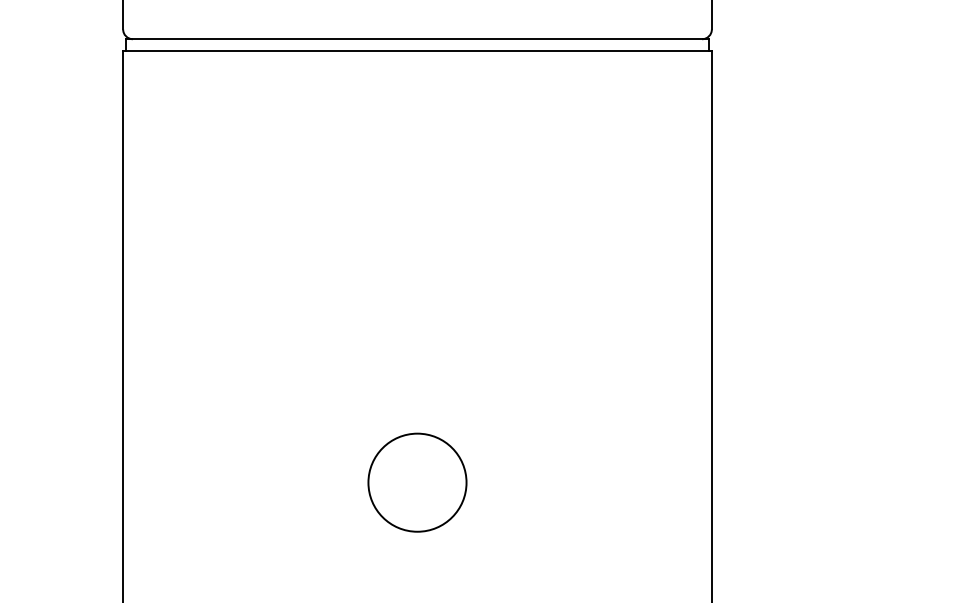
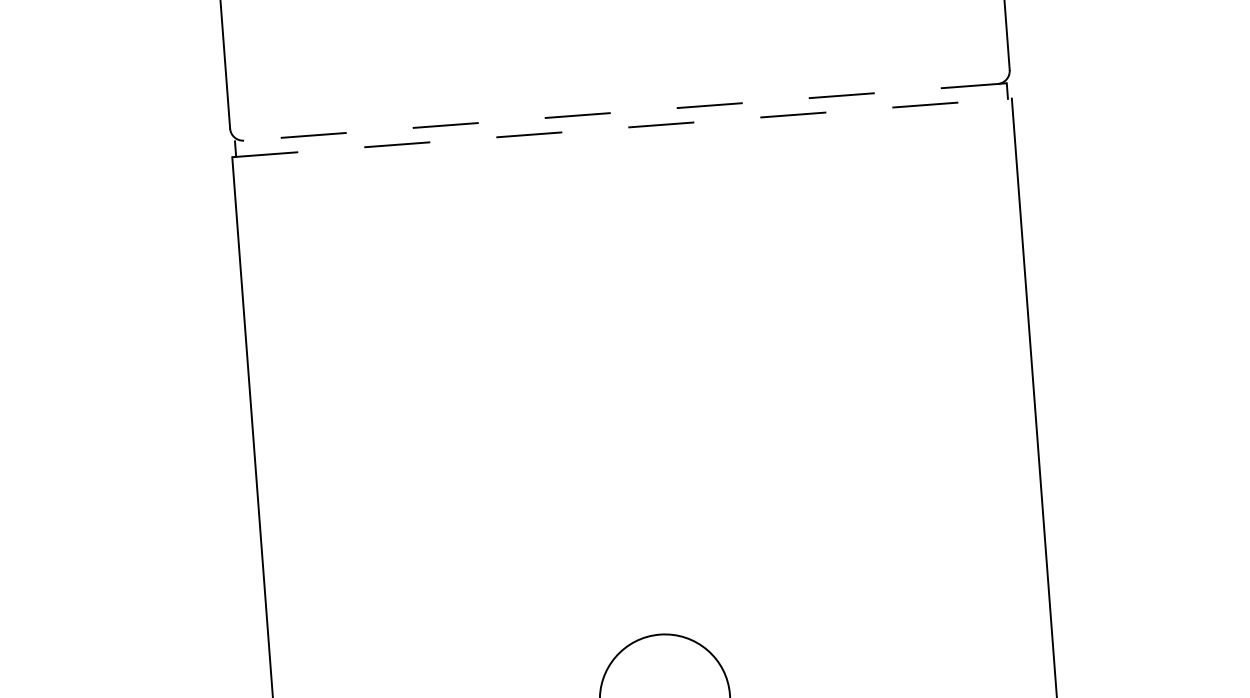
line: (417, 39) -> (620, 112), solid -> dashed
line: (418, 50) -> (623, 127), solid -> dashed

